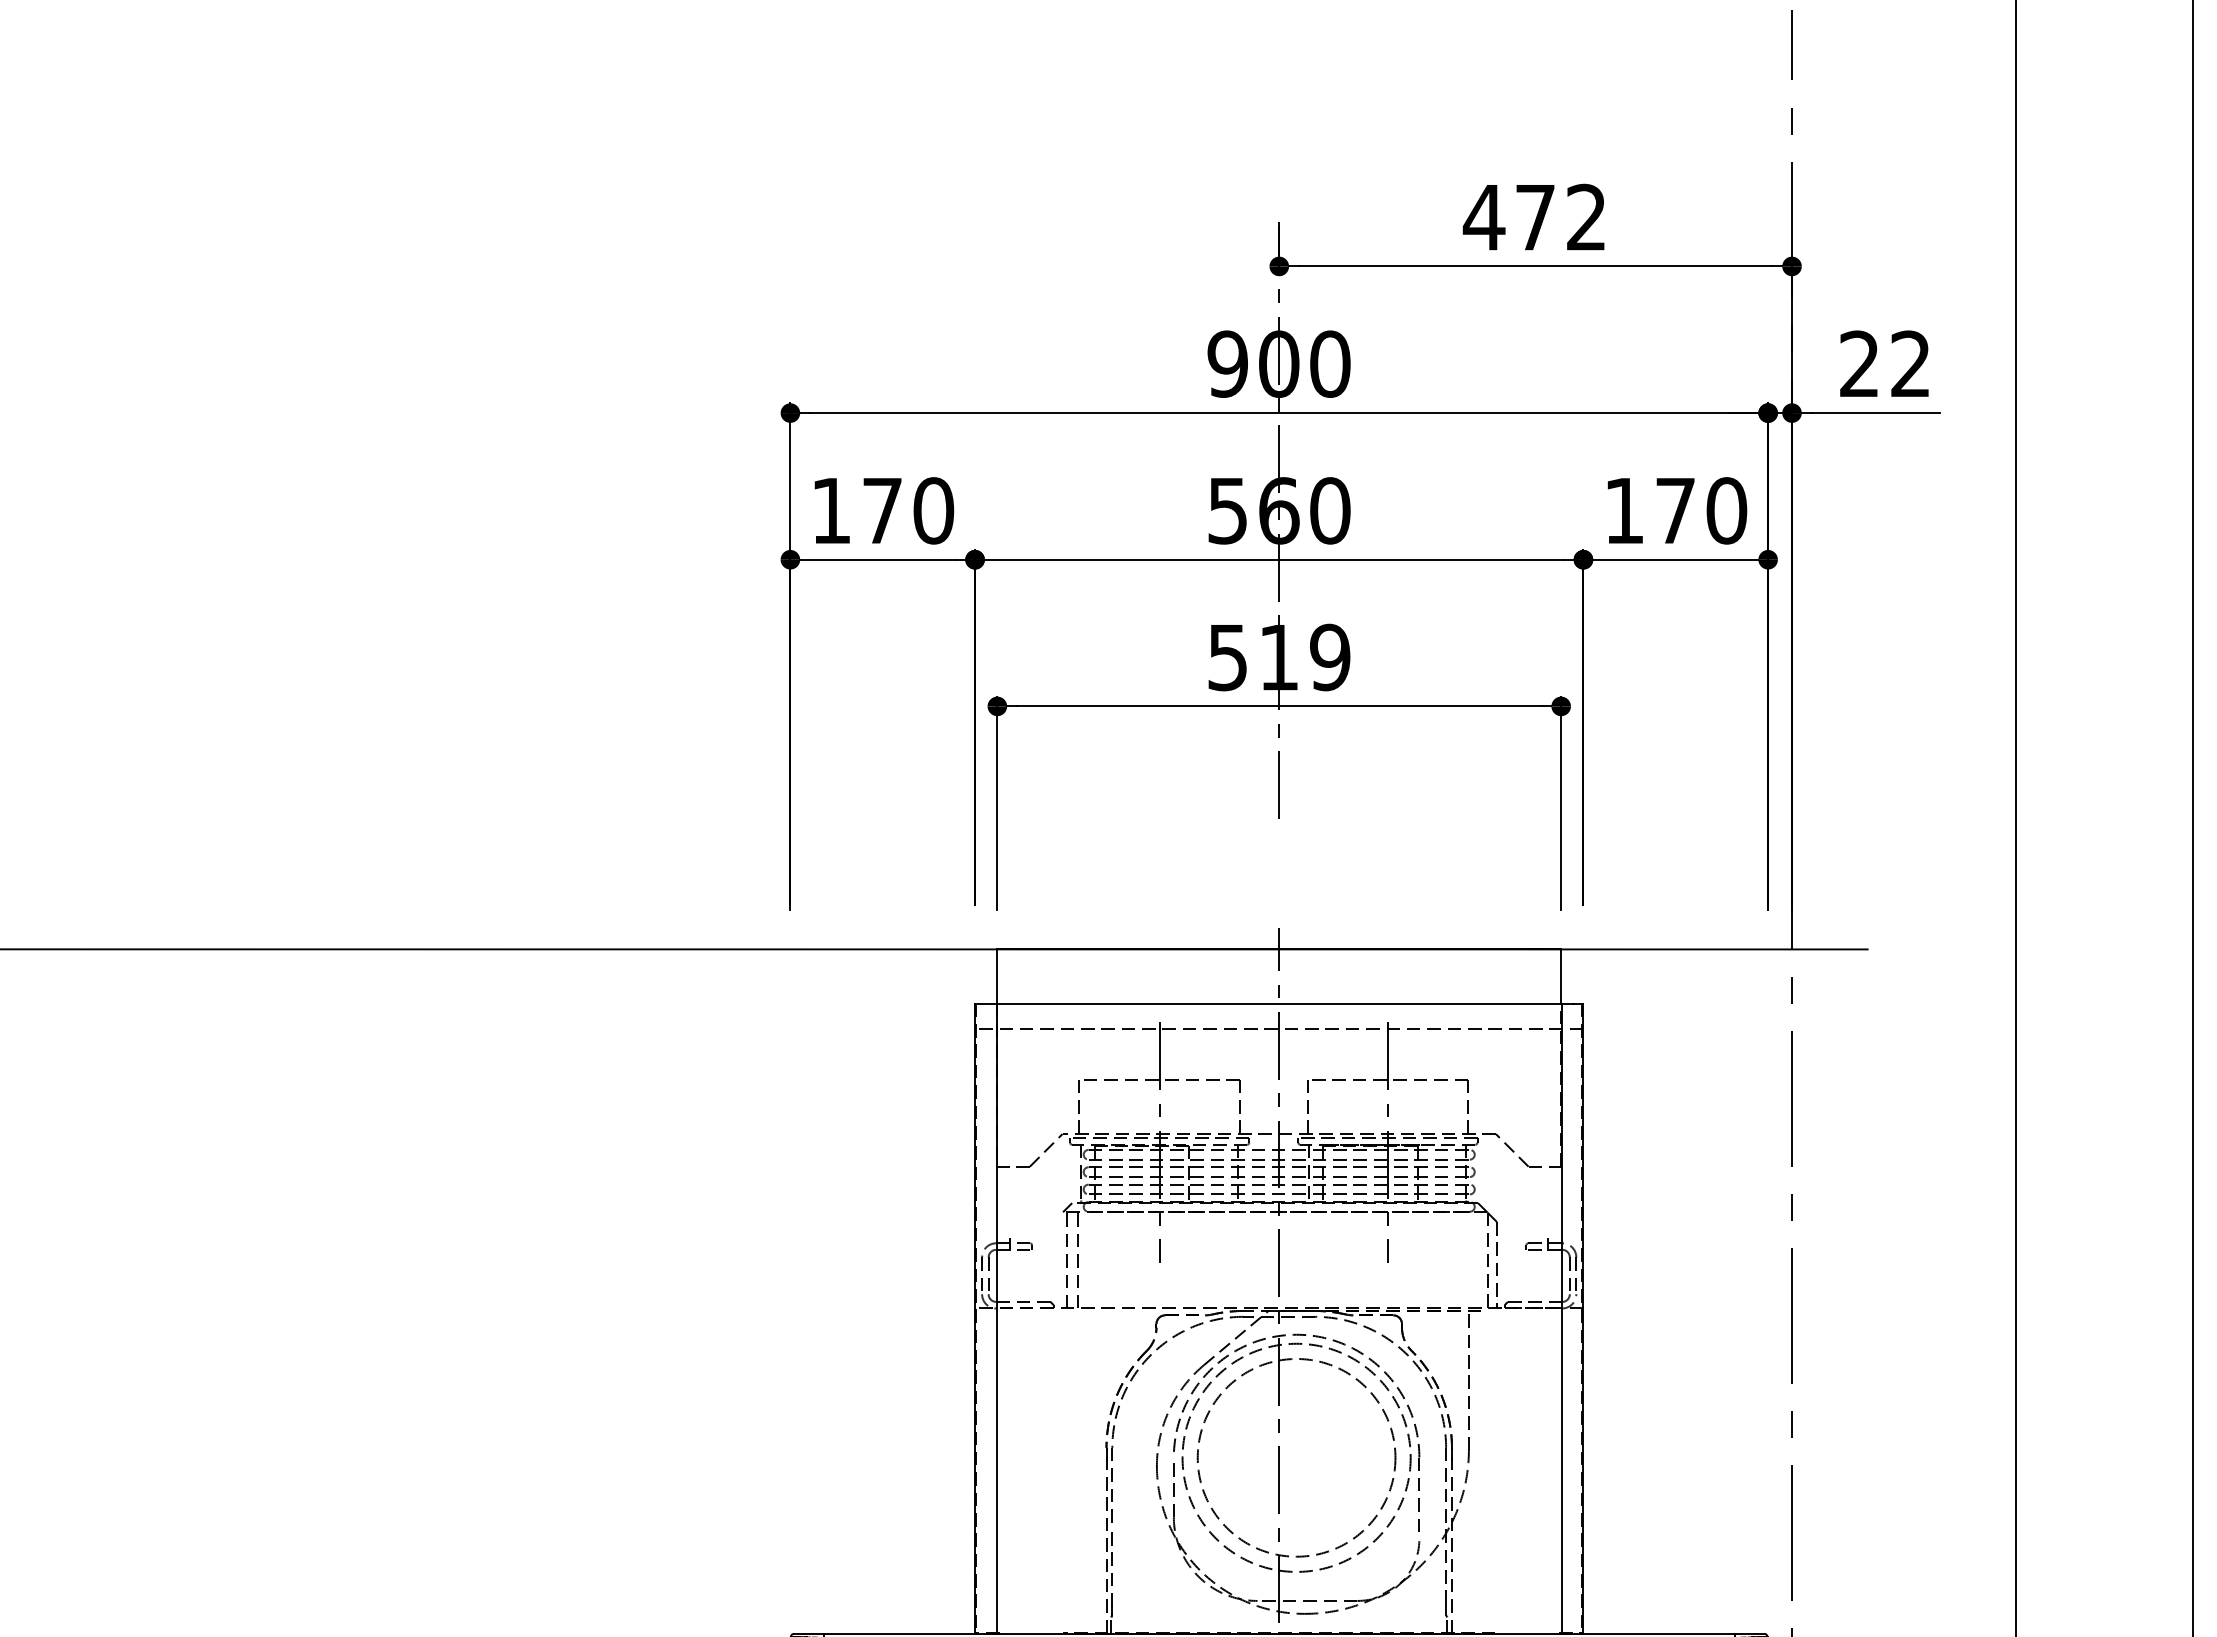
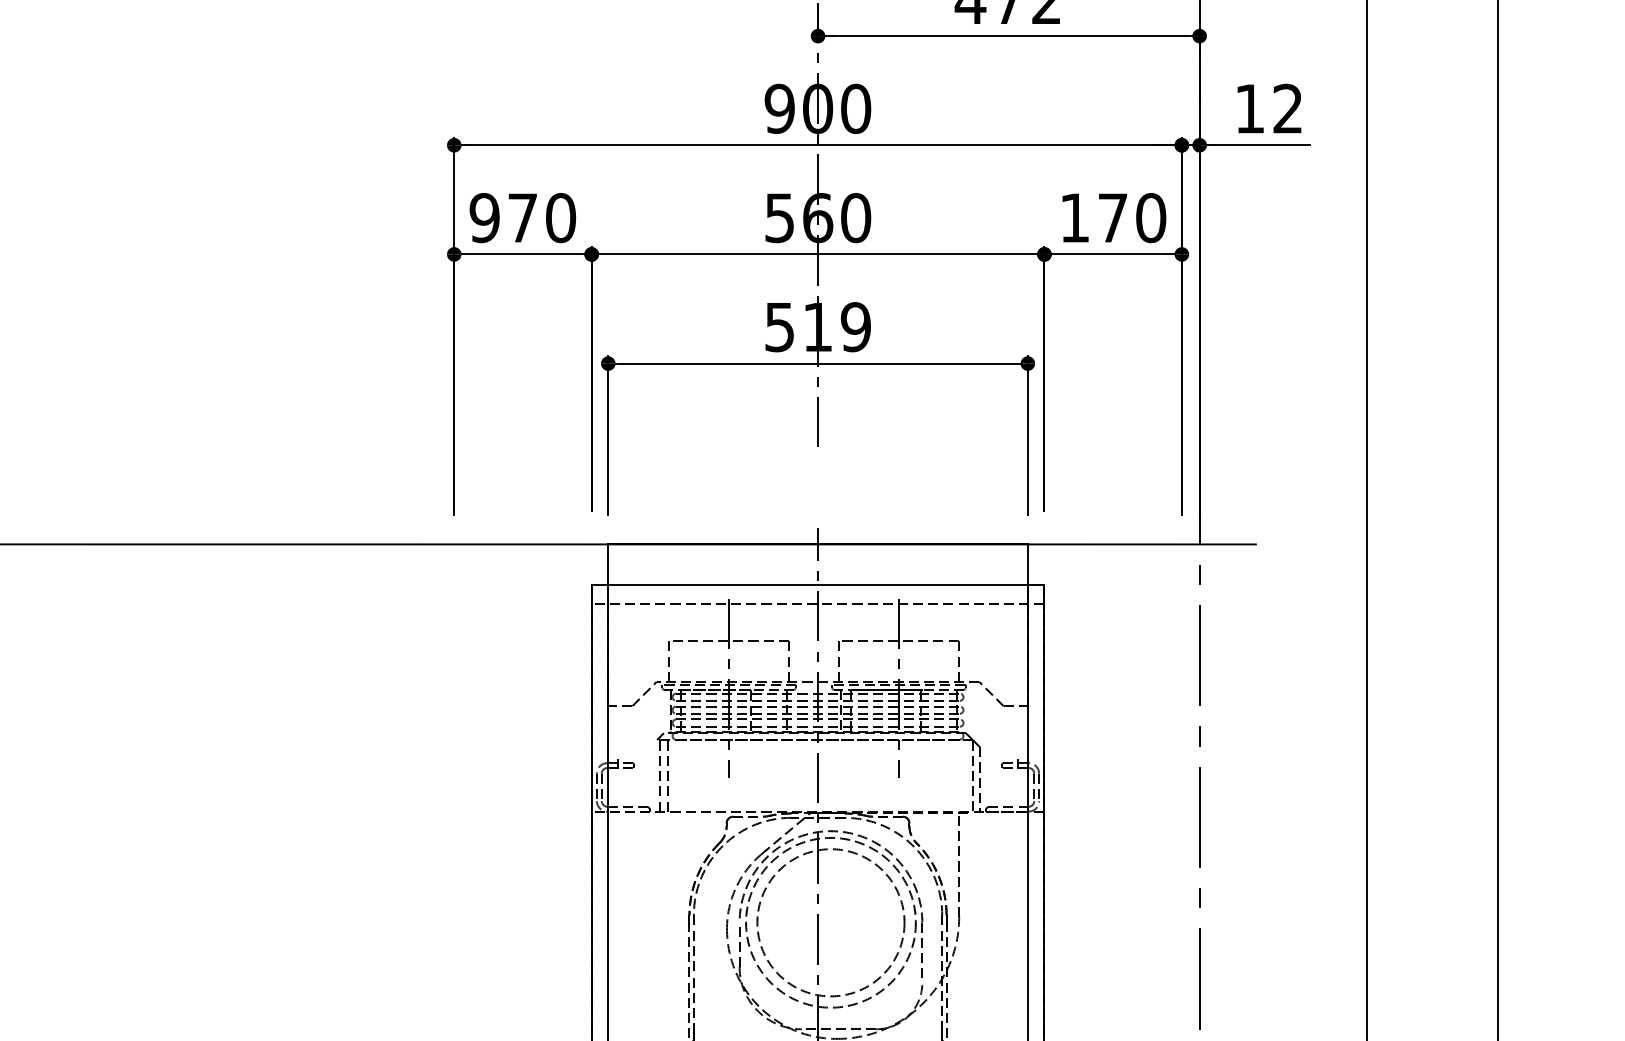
text: (1858, 363) -> (1249, 108), 22 -> 12
text: (831, 510) -> (484, 217), 170 -> 970

